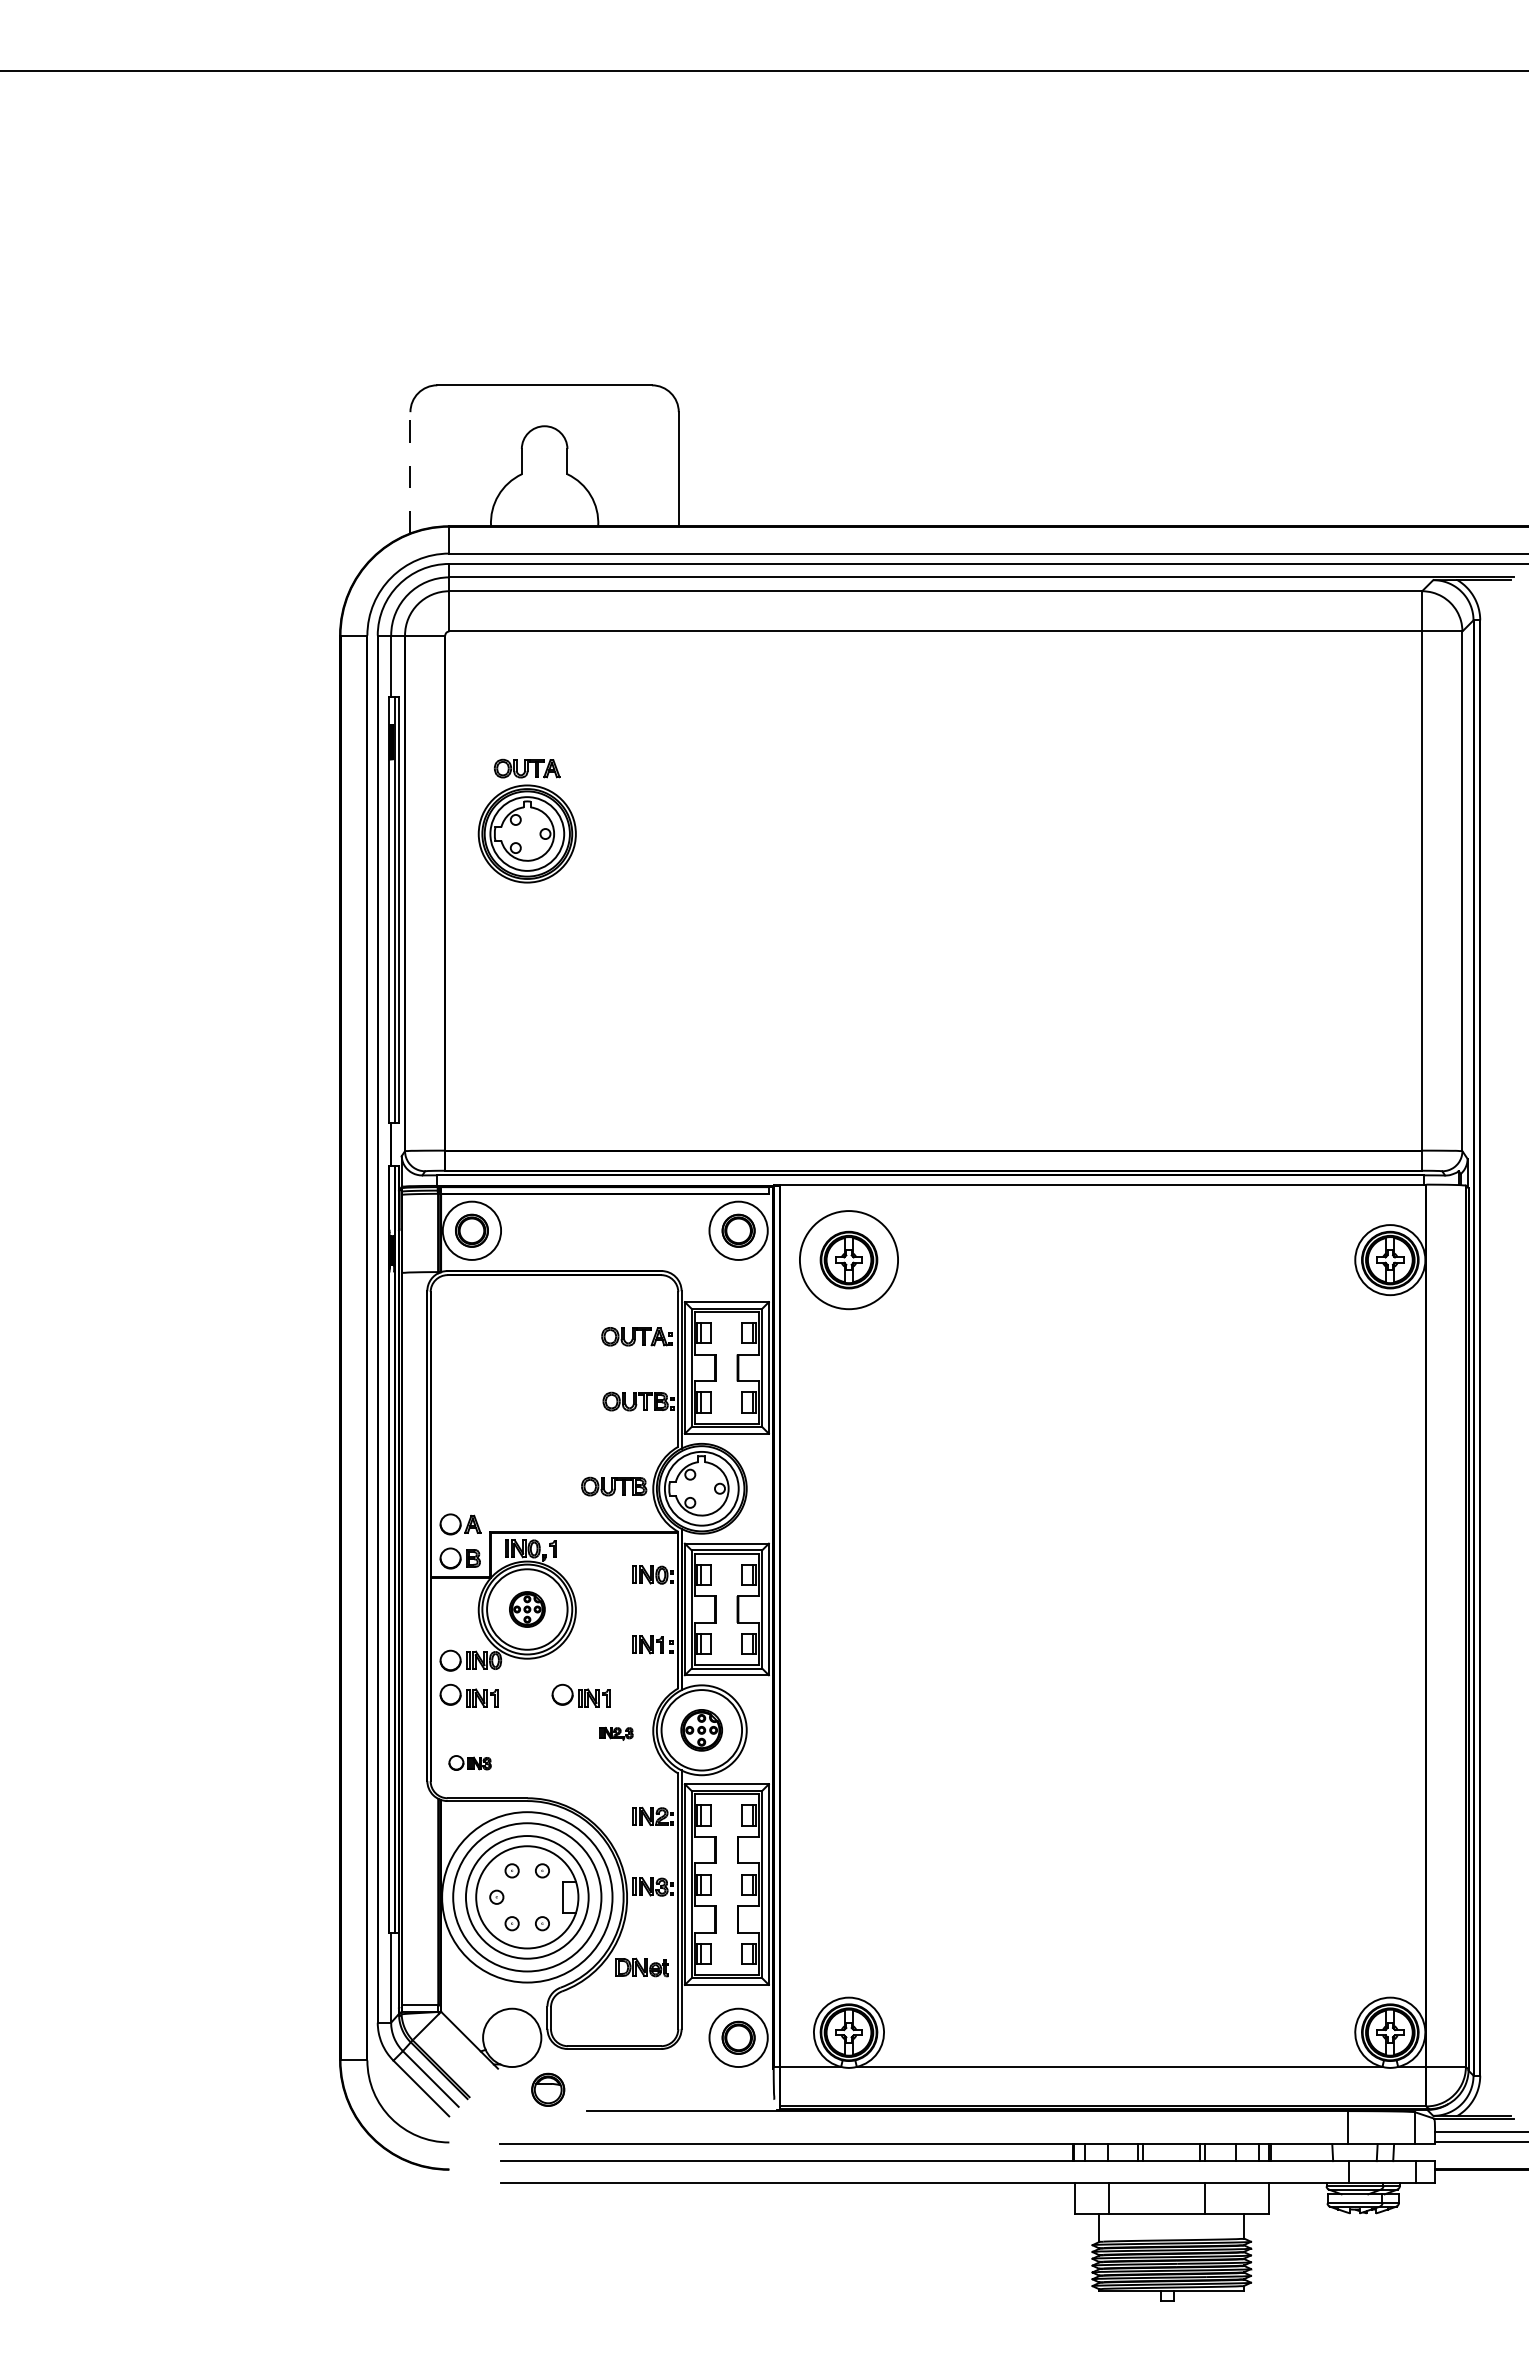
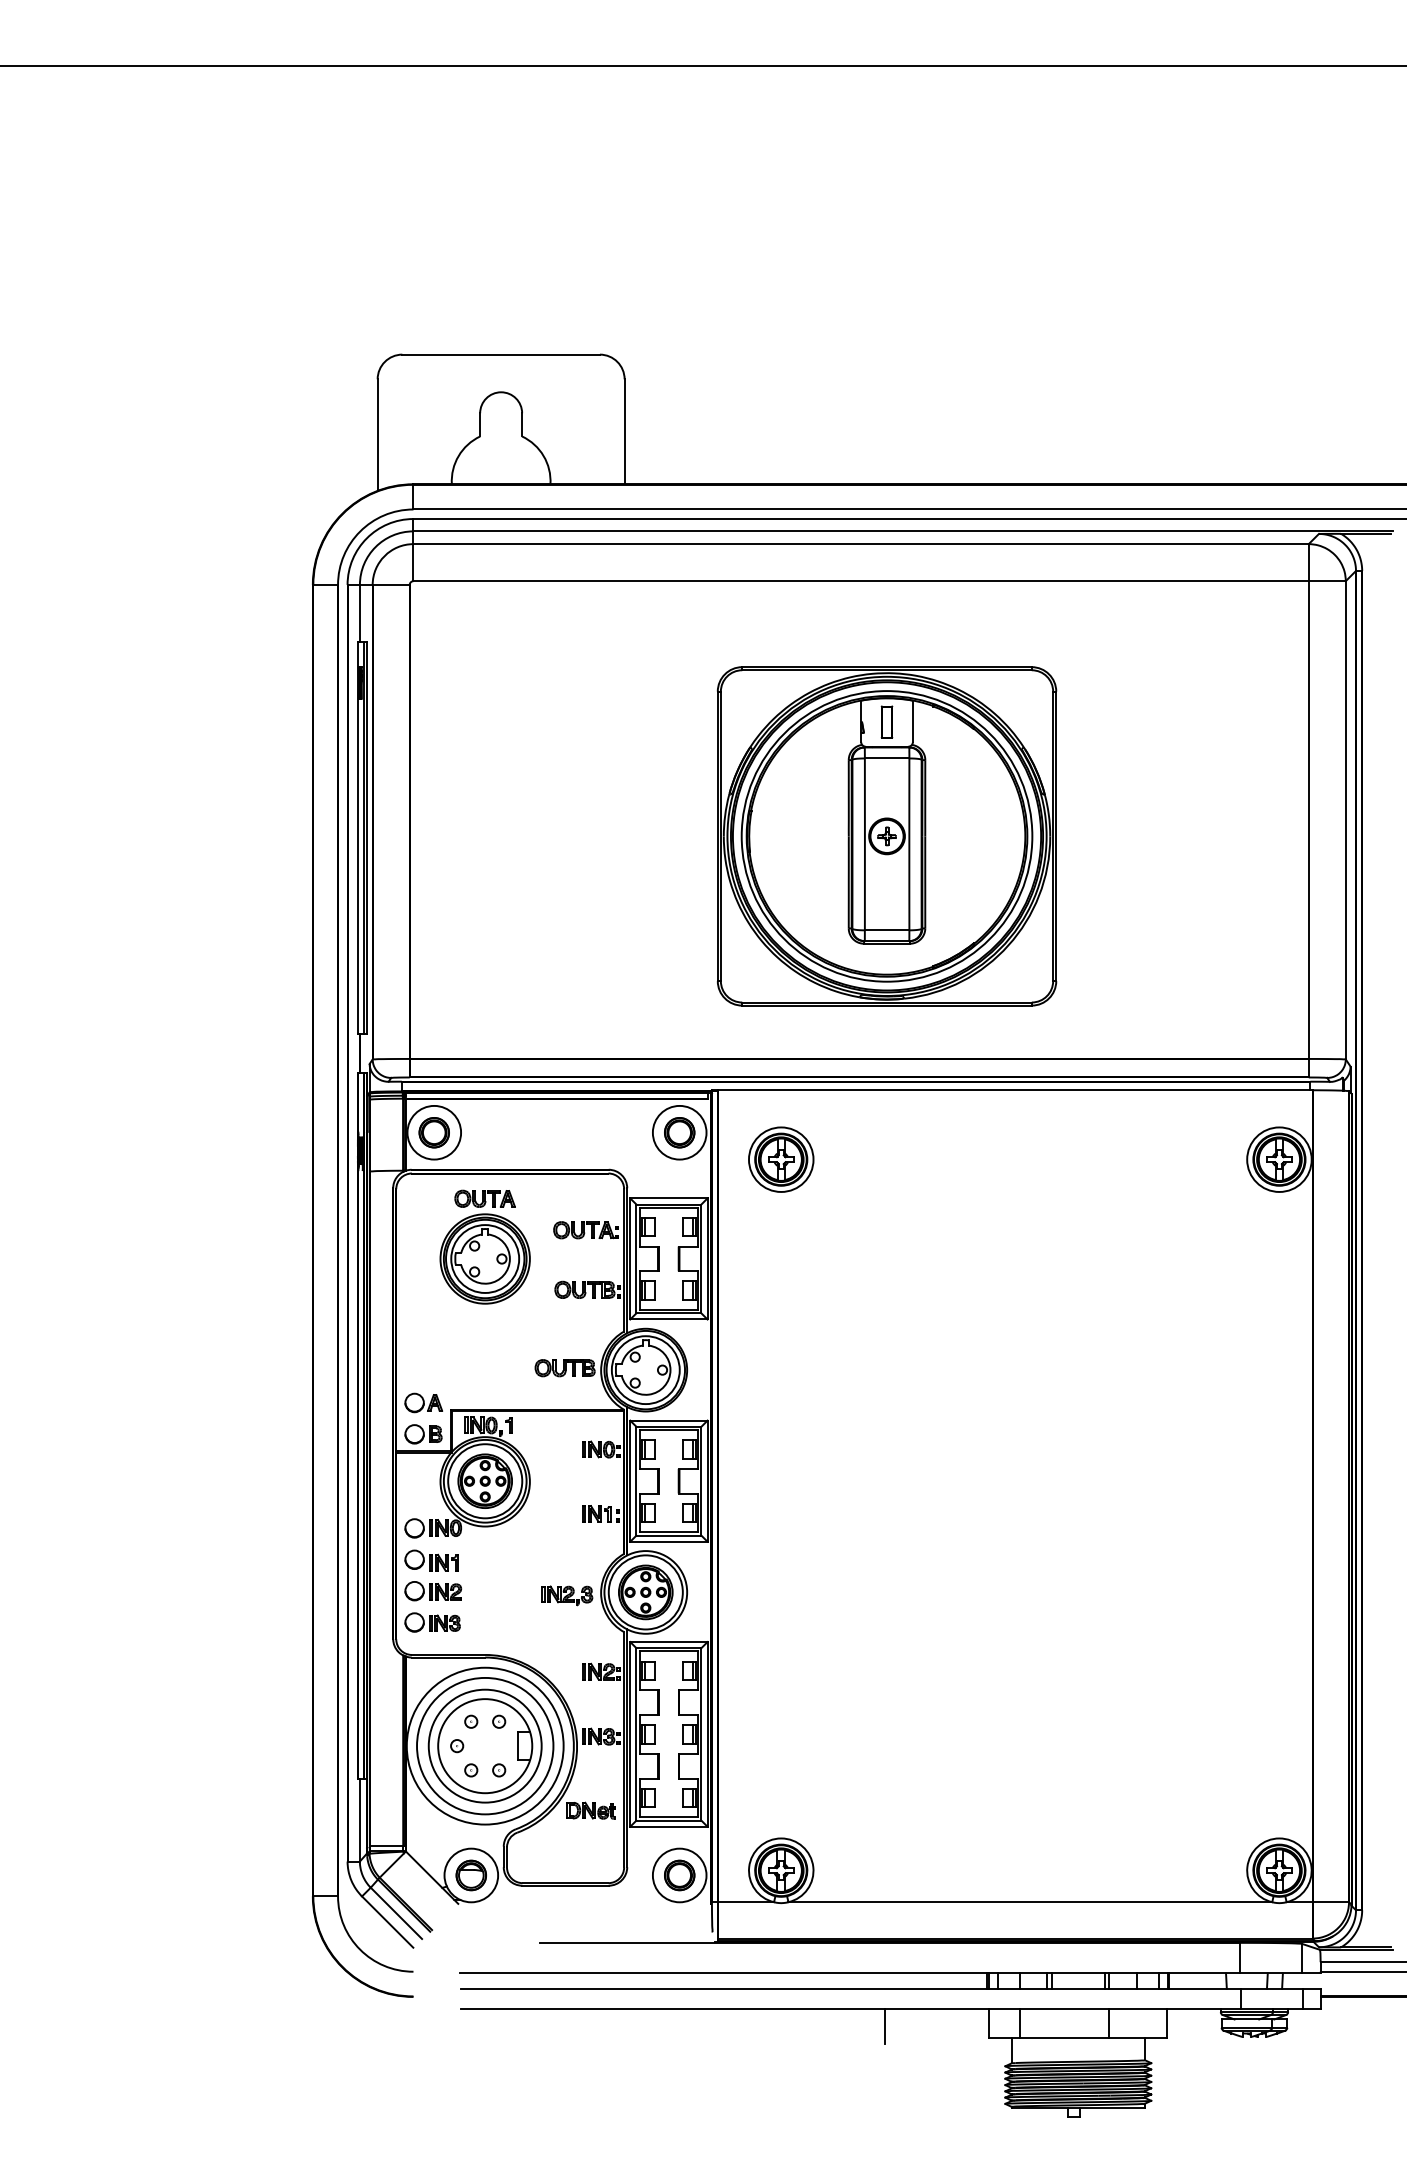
line: (410, 472) -> (377, 434), dashed -> solid
part: (526, 820) -> (484, 1246), moved
part: (963, 908) -> (886, 836), added
circle: (848, 1260) -> (780, 1160), size x0.71
part: (527, 1609) -> (485, 1481), size x1.67
part: (580, 1695) -> (534, 1560), removed
part: (470, 1728) -> (432, 1590), added
part: (701, 1730) -> (645, 1592), size x1.43
part: (616, 1733) -> (567, 1595), size x1.67
part: (469, 1762) -> (432, 1622), size x1.43
part: (548, 2089) -> (471, 1875), moved
line: (961, 2202) -> (884, 2026), added

